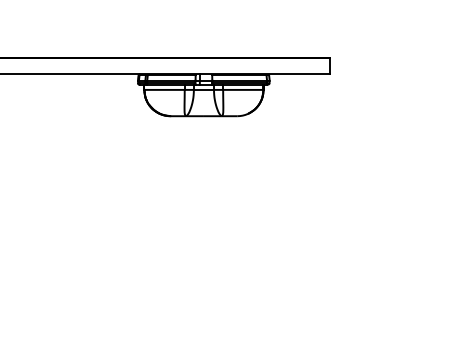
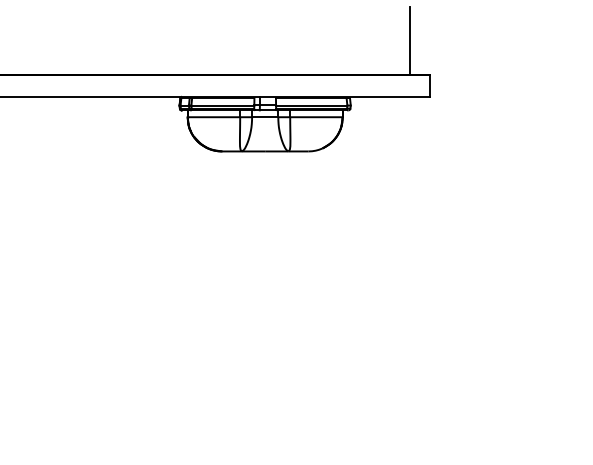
line: (315, 30) -> (410, 39), added

